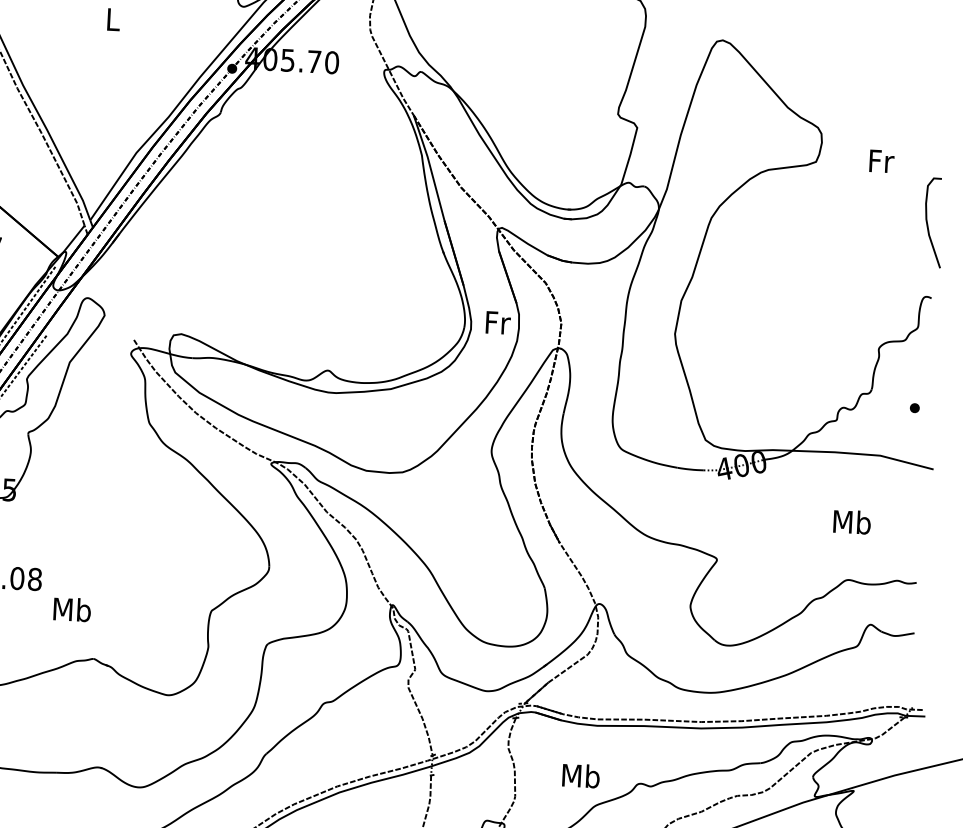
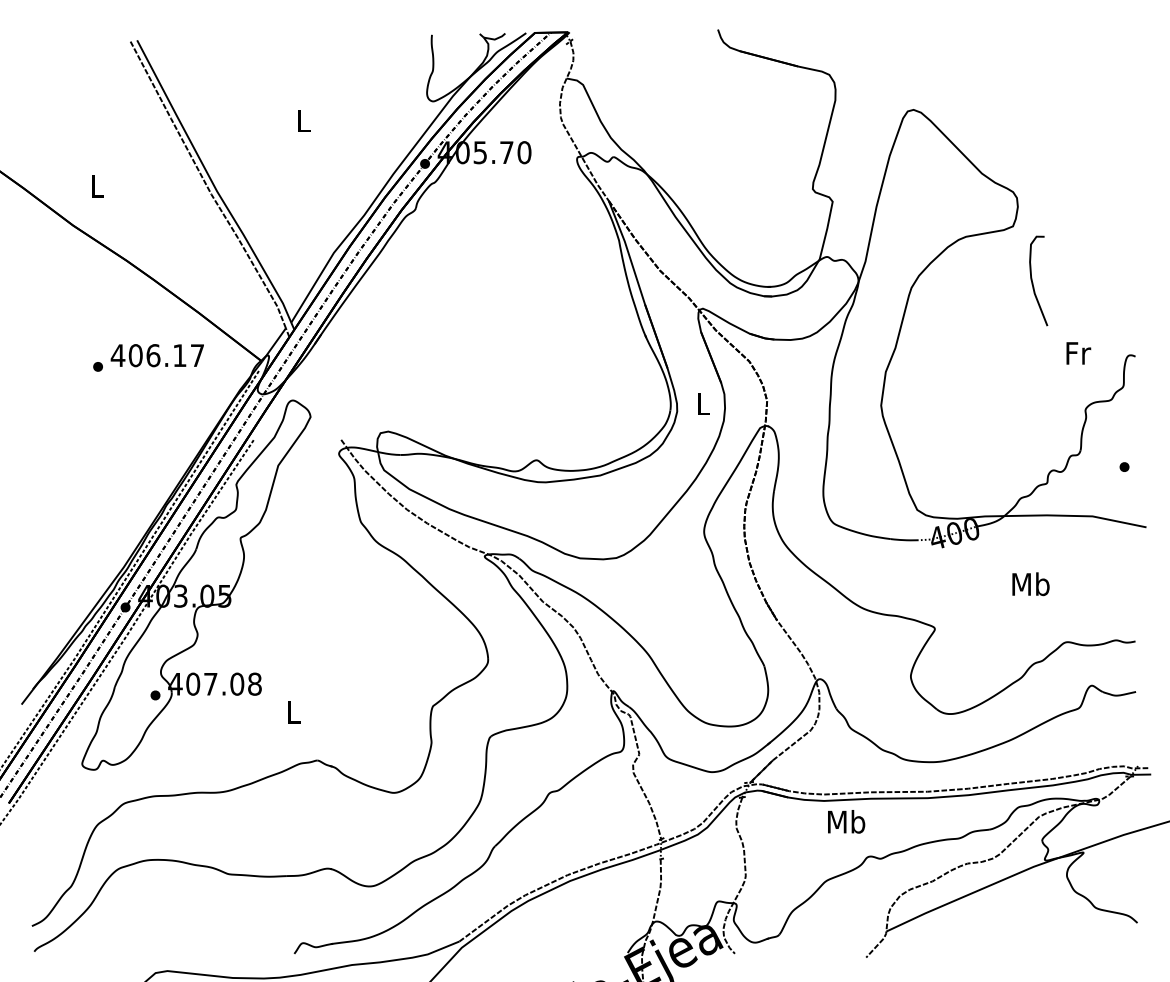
text: (881, 161) -> (1078, 353), moved
curve: (928, 224) -> (1033, 282), moved
text: (498, 322) -> (704, 403), Fr -> L
text: (851, 522) -> (1030, 584), moved
text: (72, 609) -> (293, 712), Mb -> L
text: (581, 775) -> (846, 821), moved

